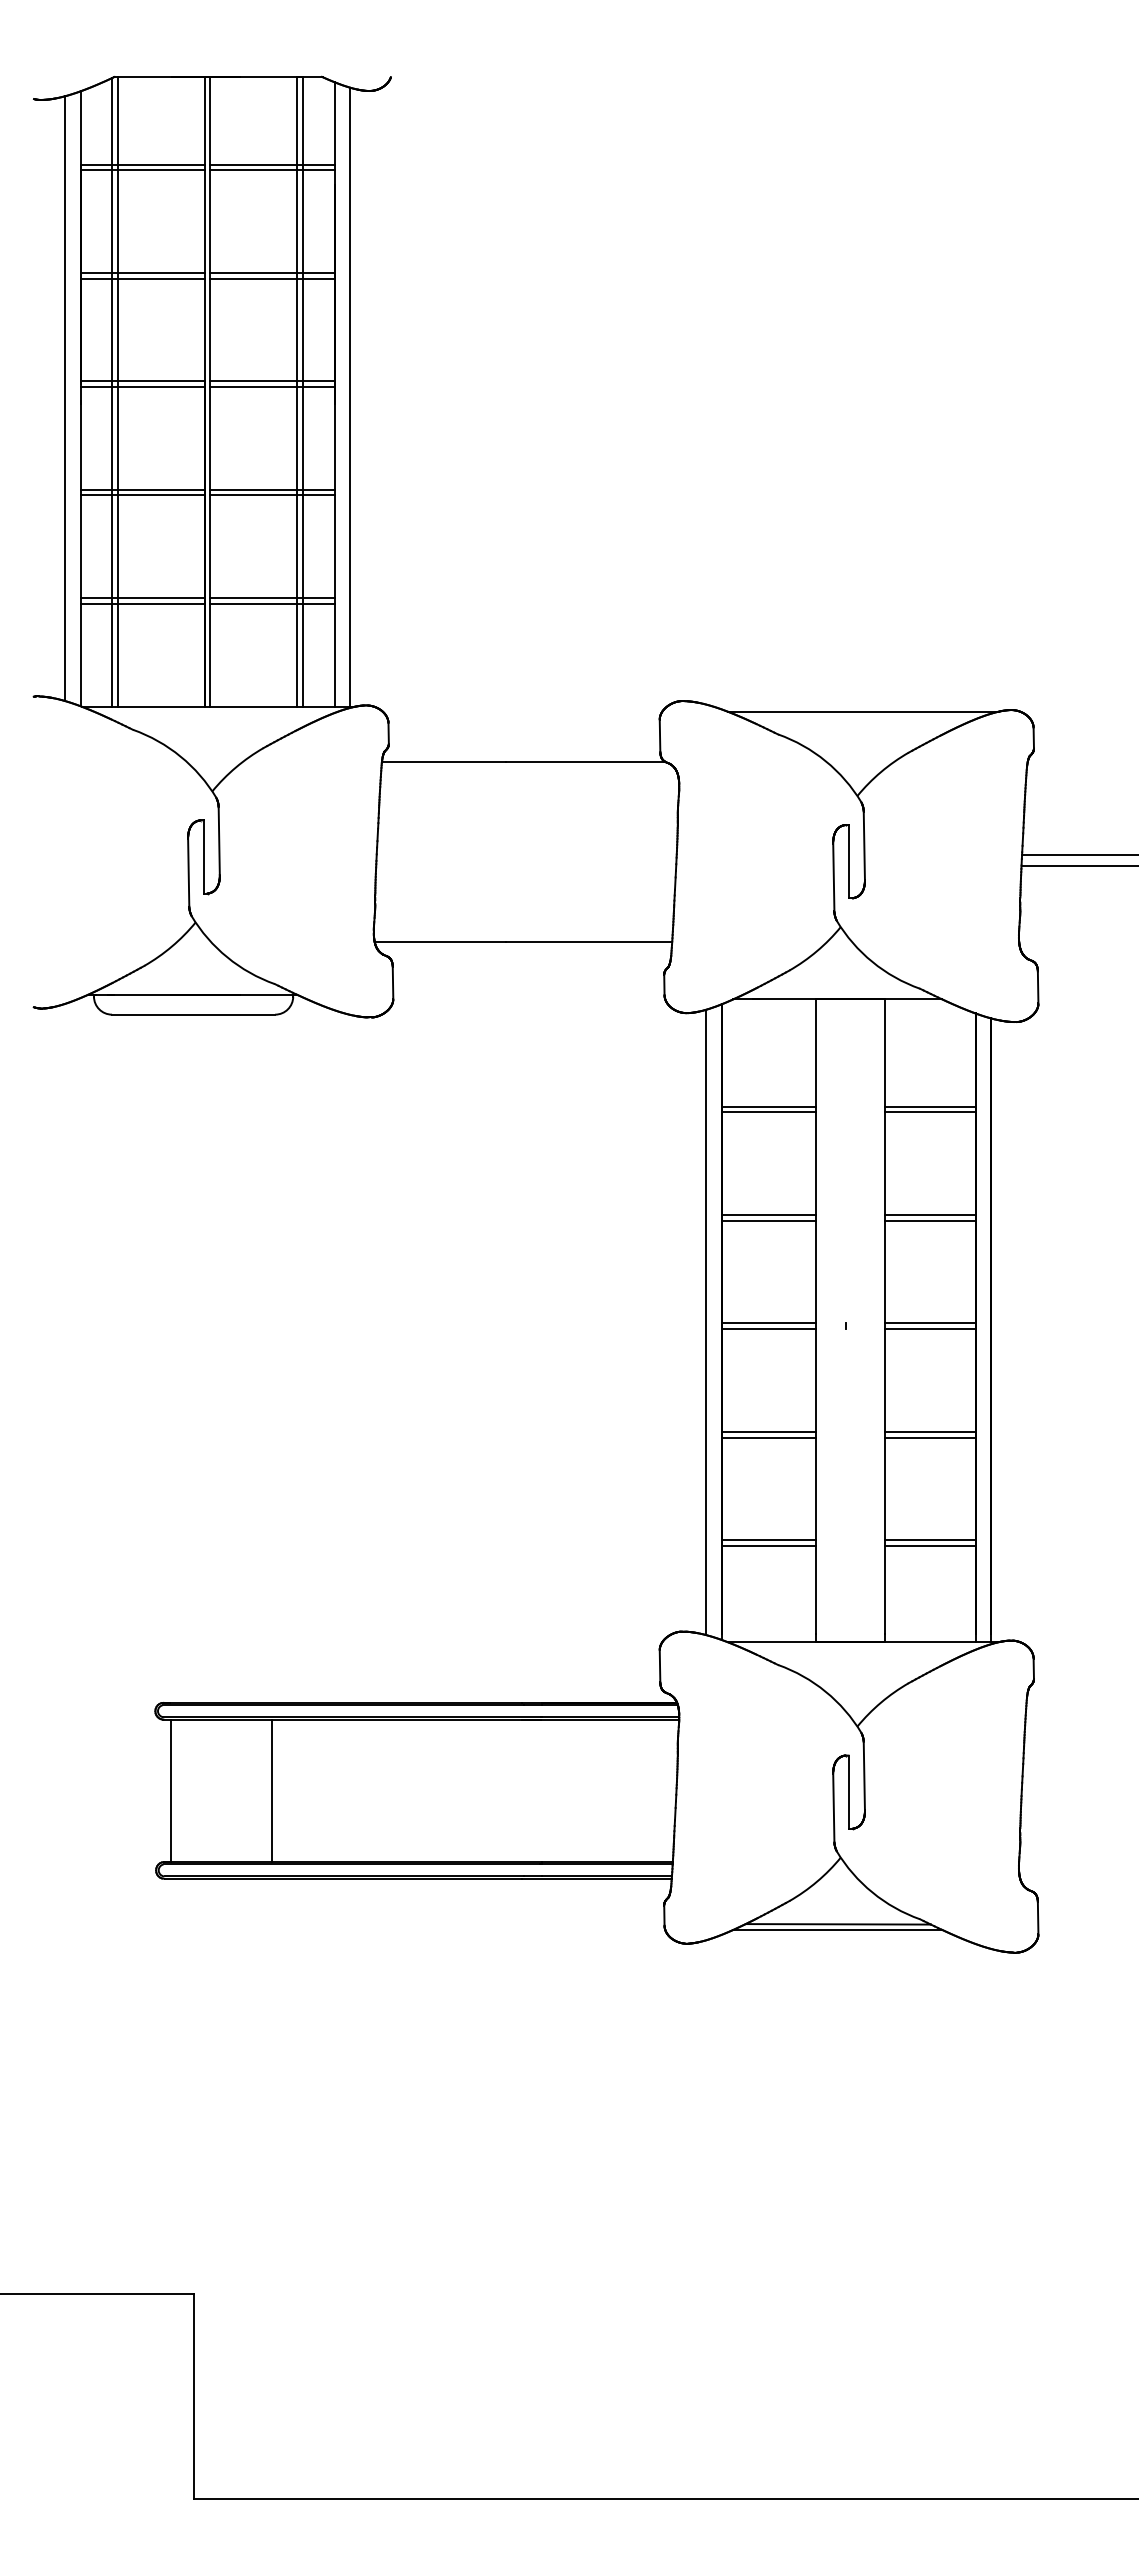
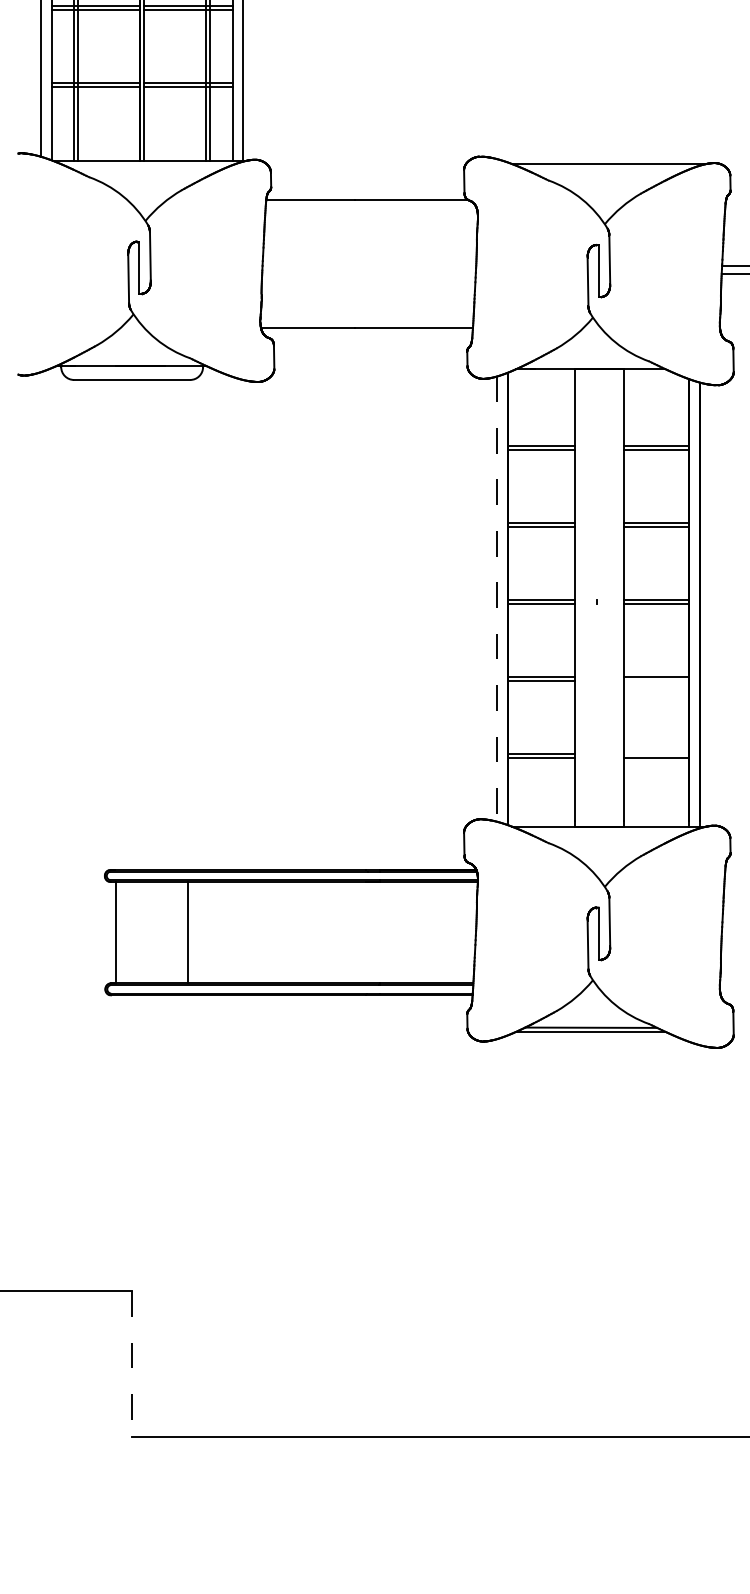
line: (706, 1322) -> (497, 599), solid -> dashed
line: (929, 1437) -> (656, 681), removed
line: (929, 1540) -> (656, 754), removed
line: (193, 2396) -> (132, 1363), solid -> dashed

